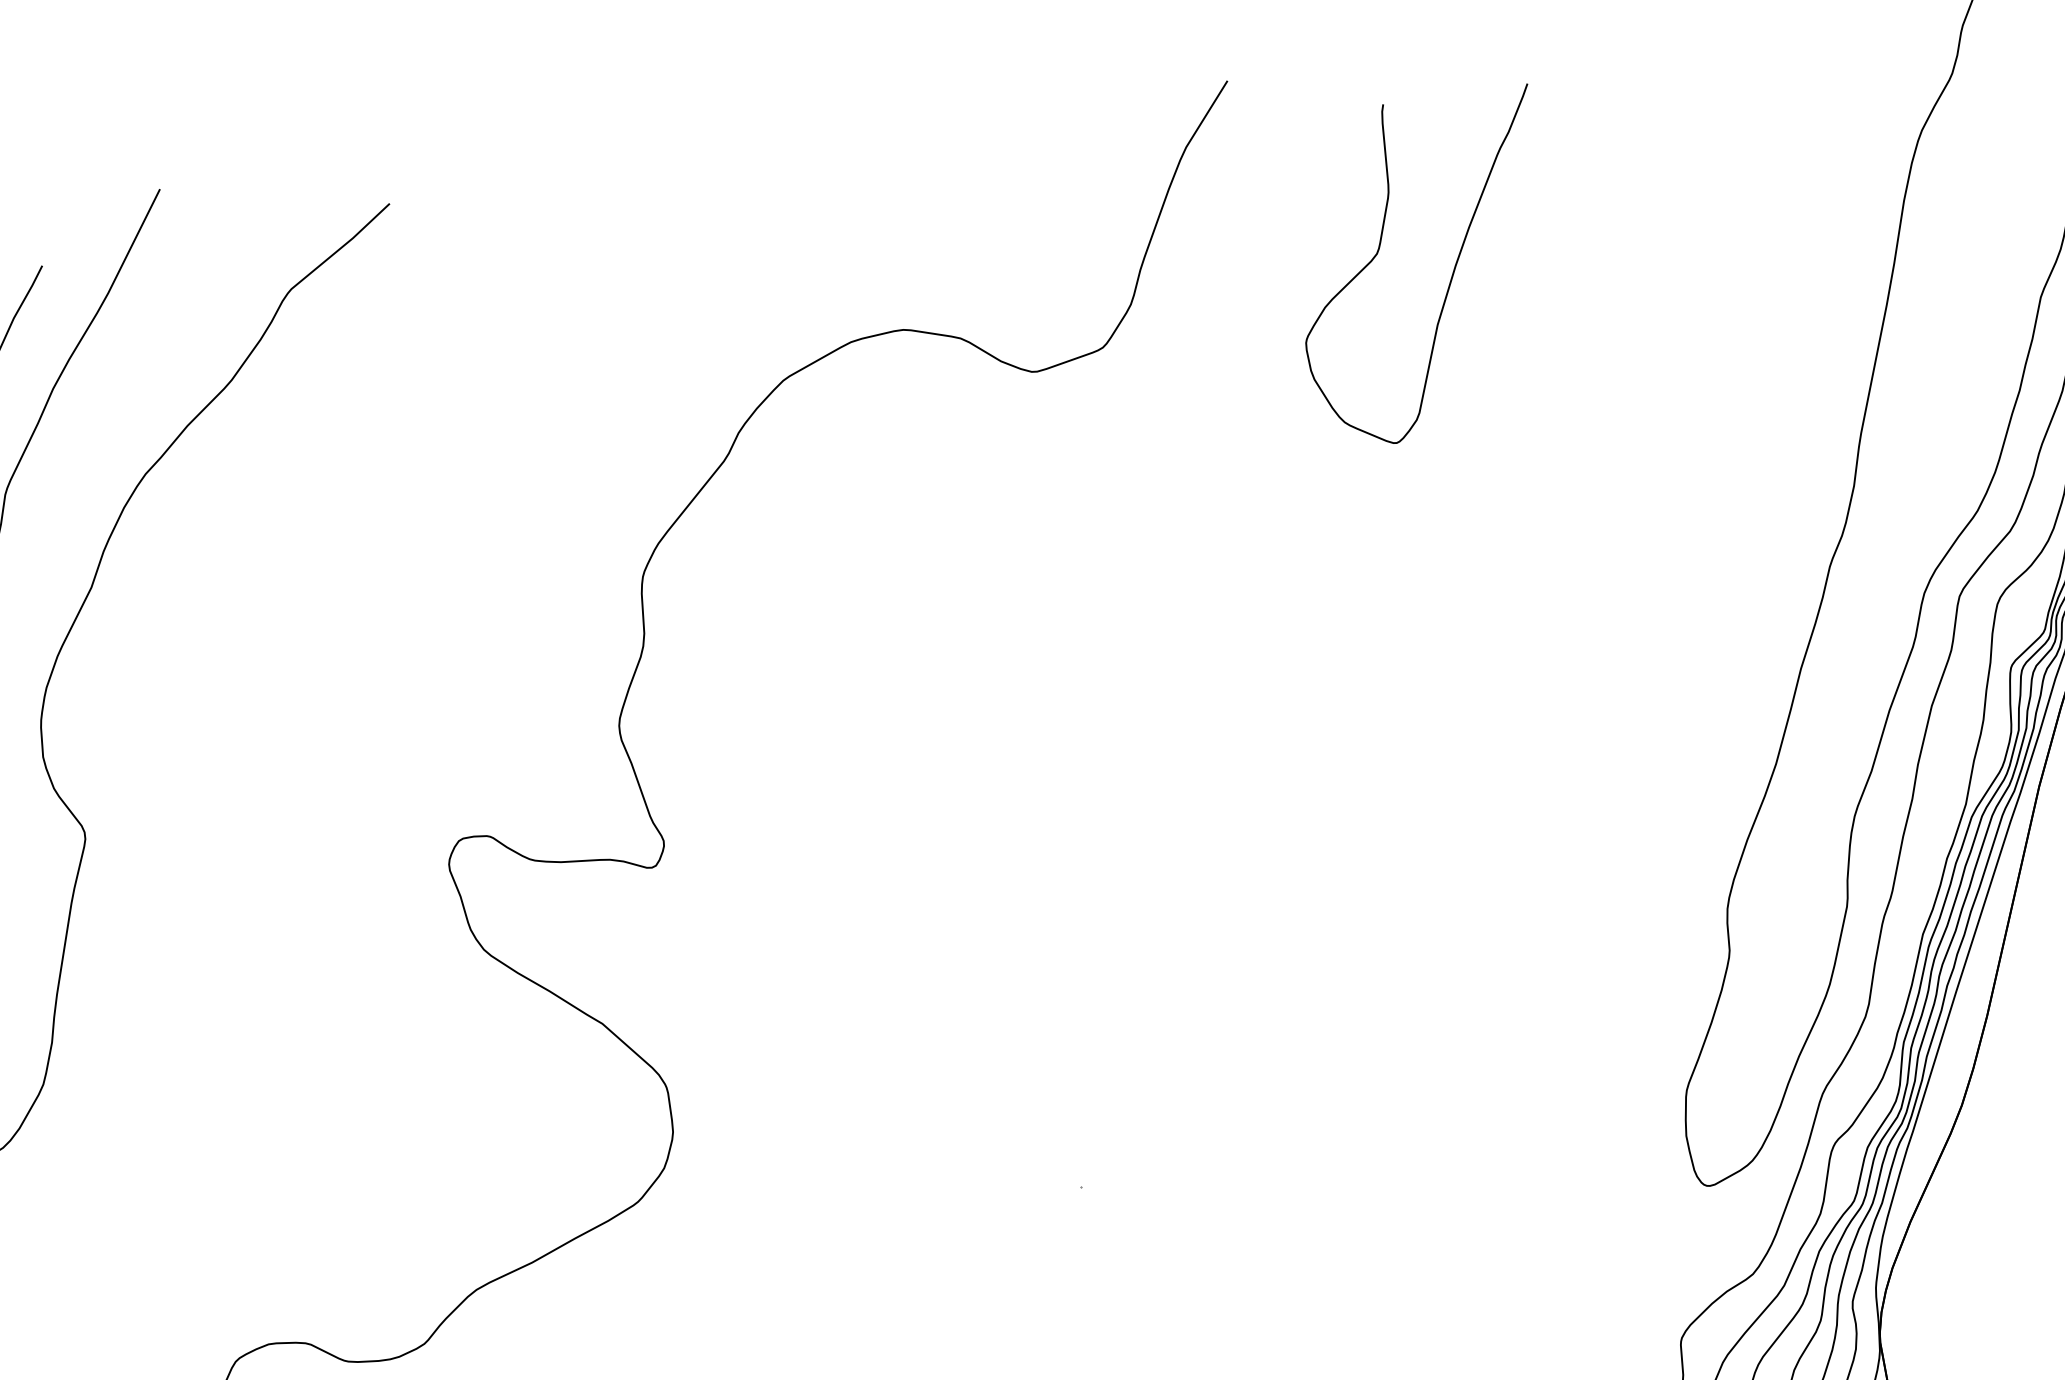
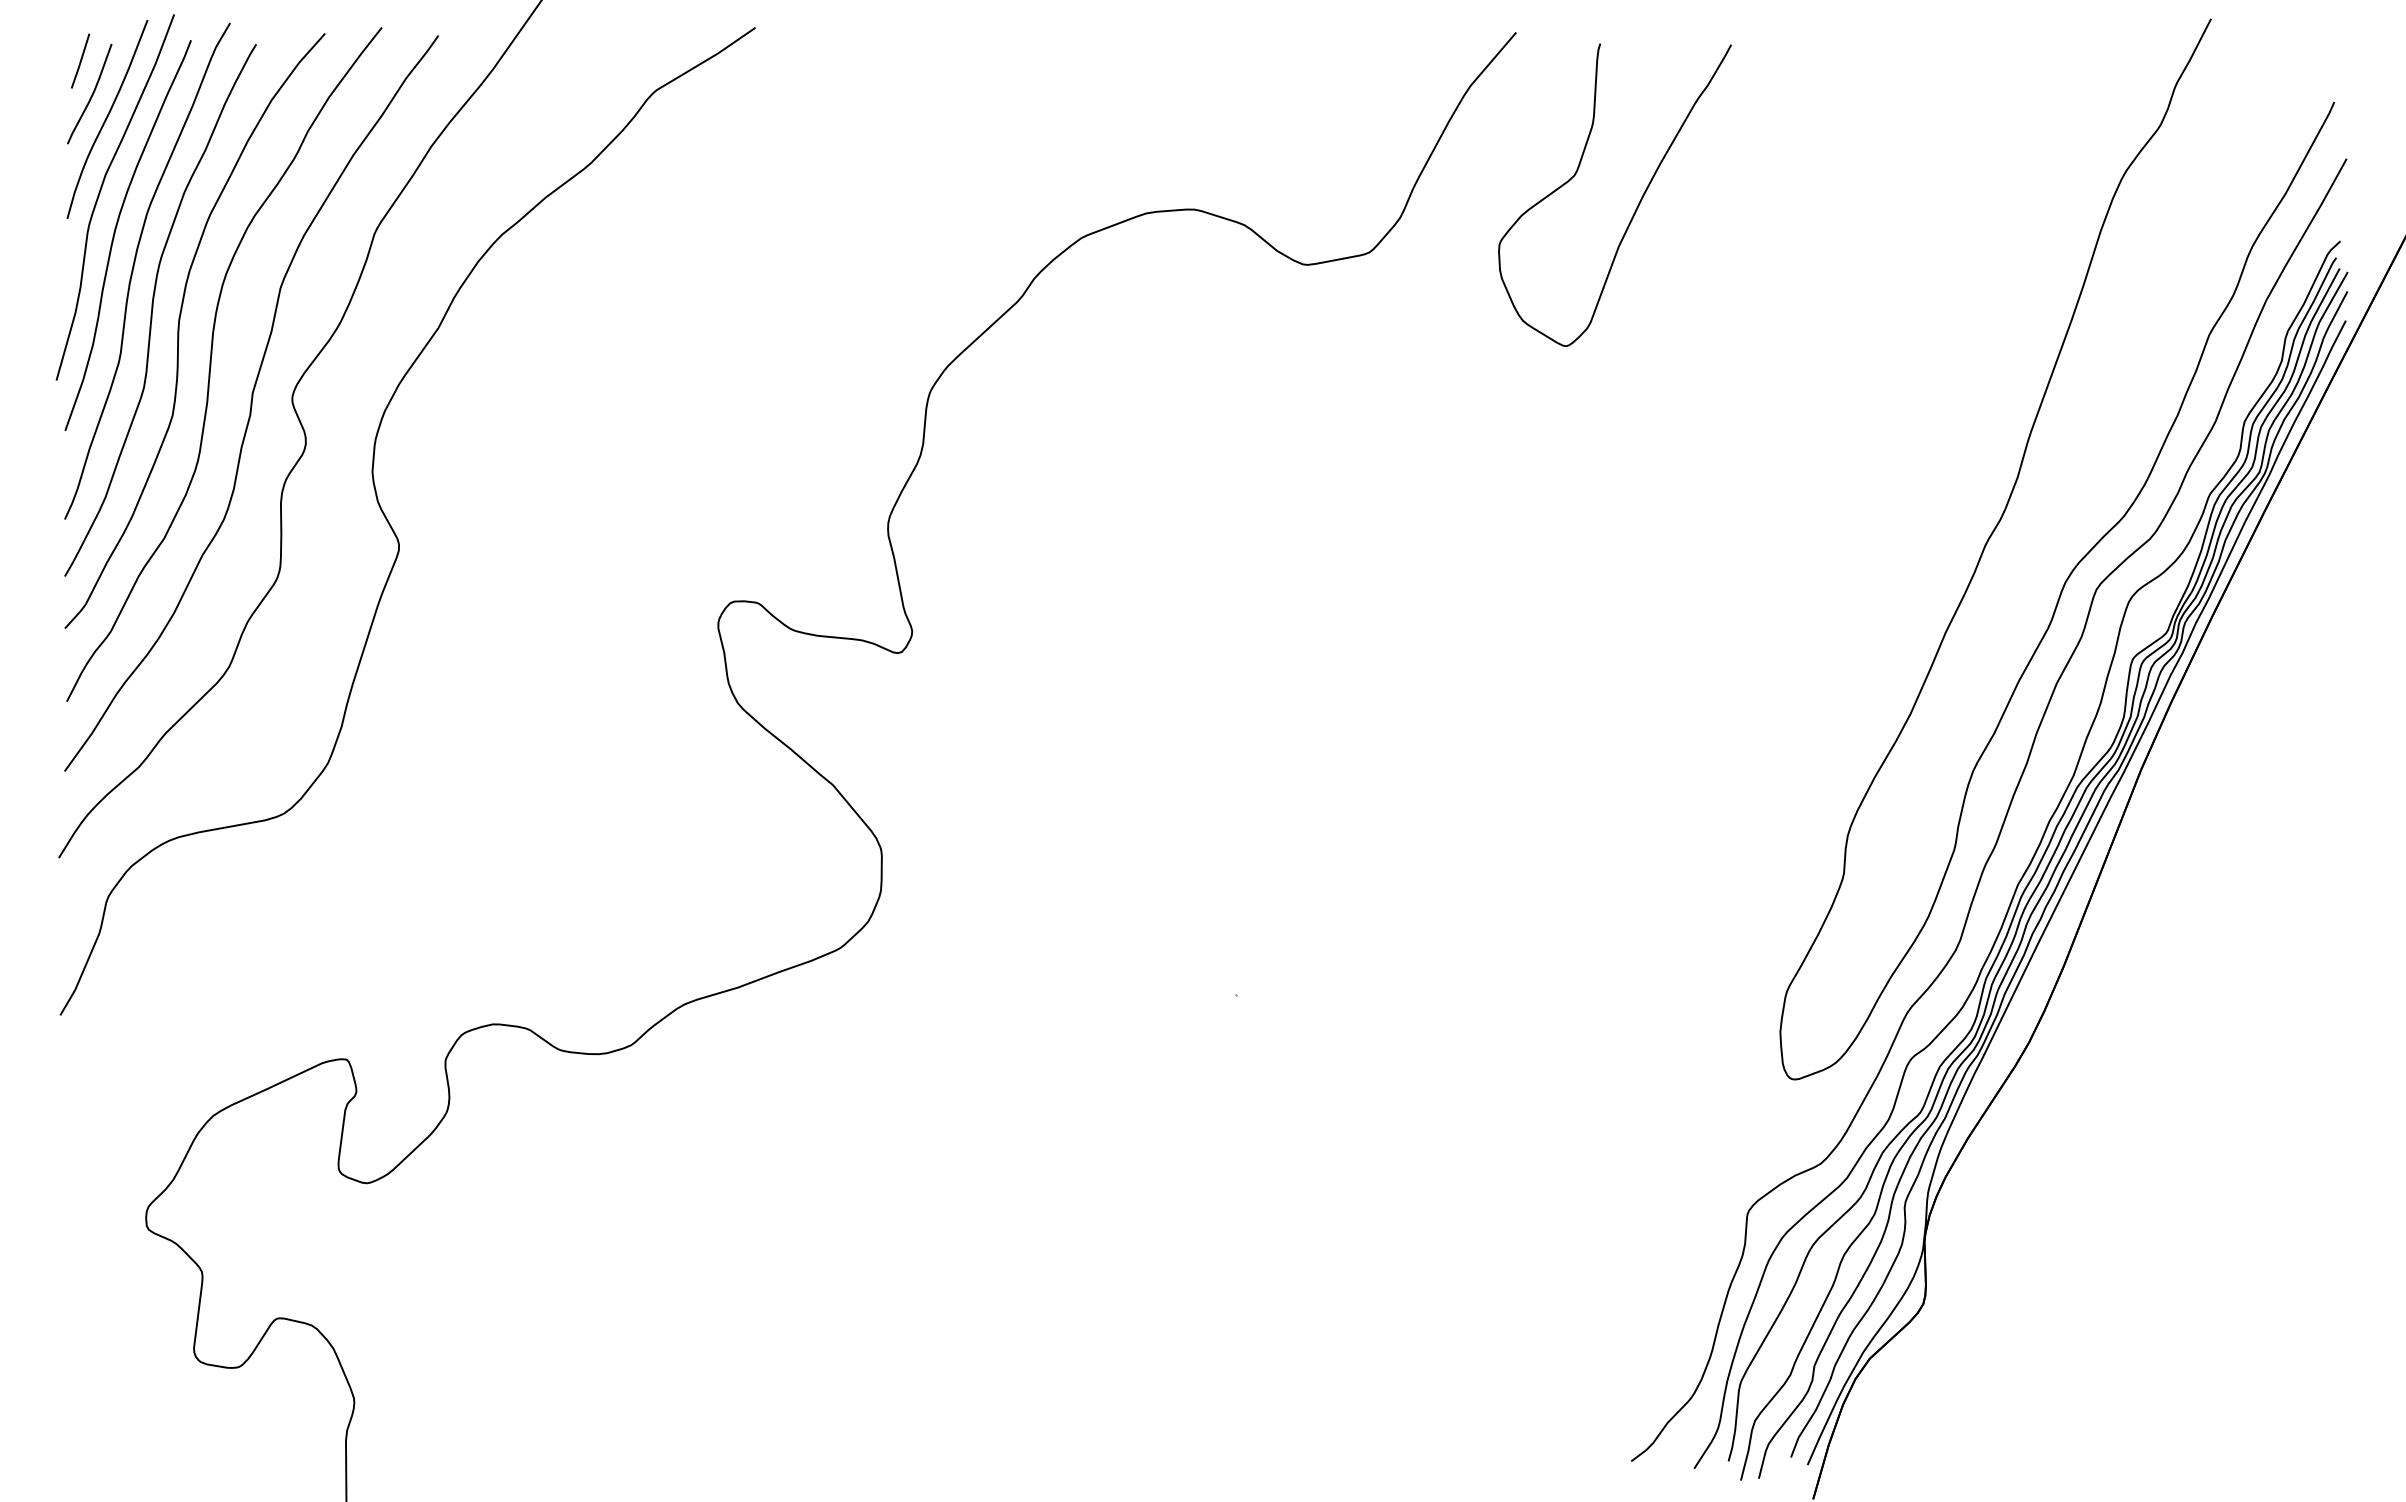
curve: (1451, 276) -> (1637, 205), moved

